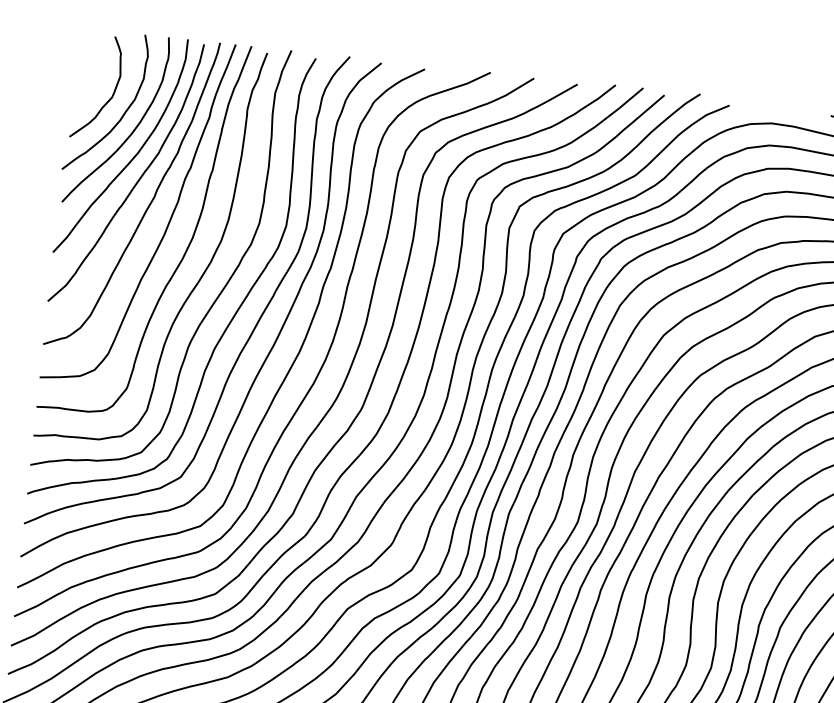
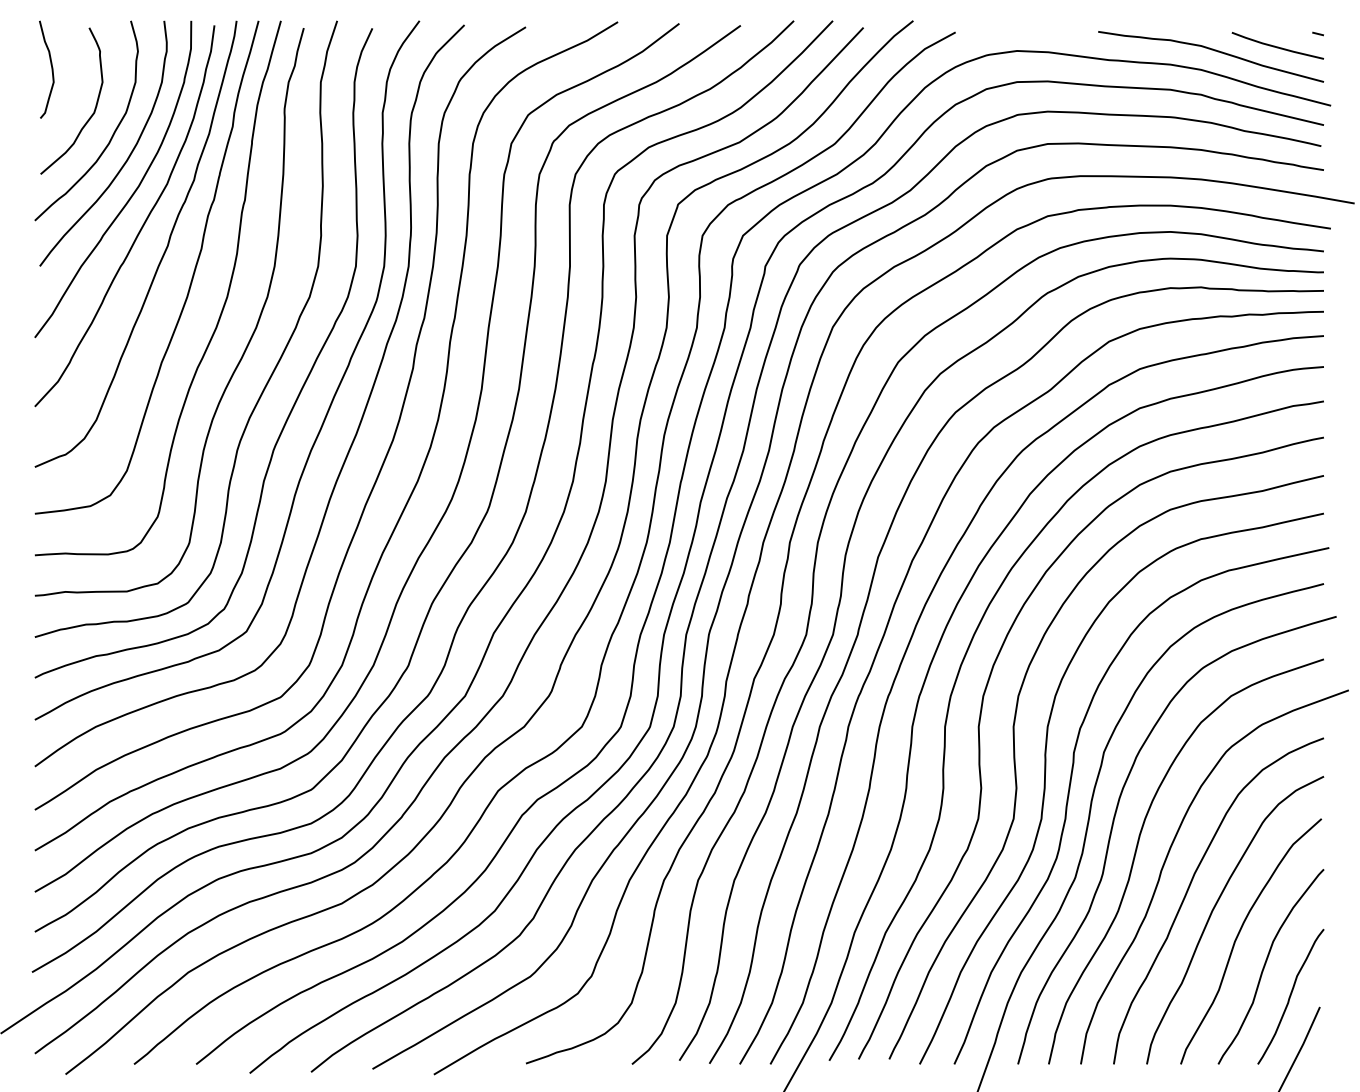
curve: (85, 63) -> (51, 69), added

